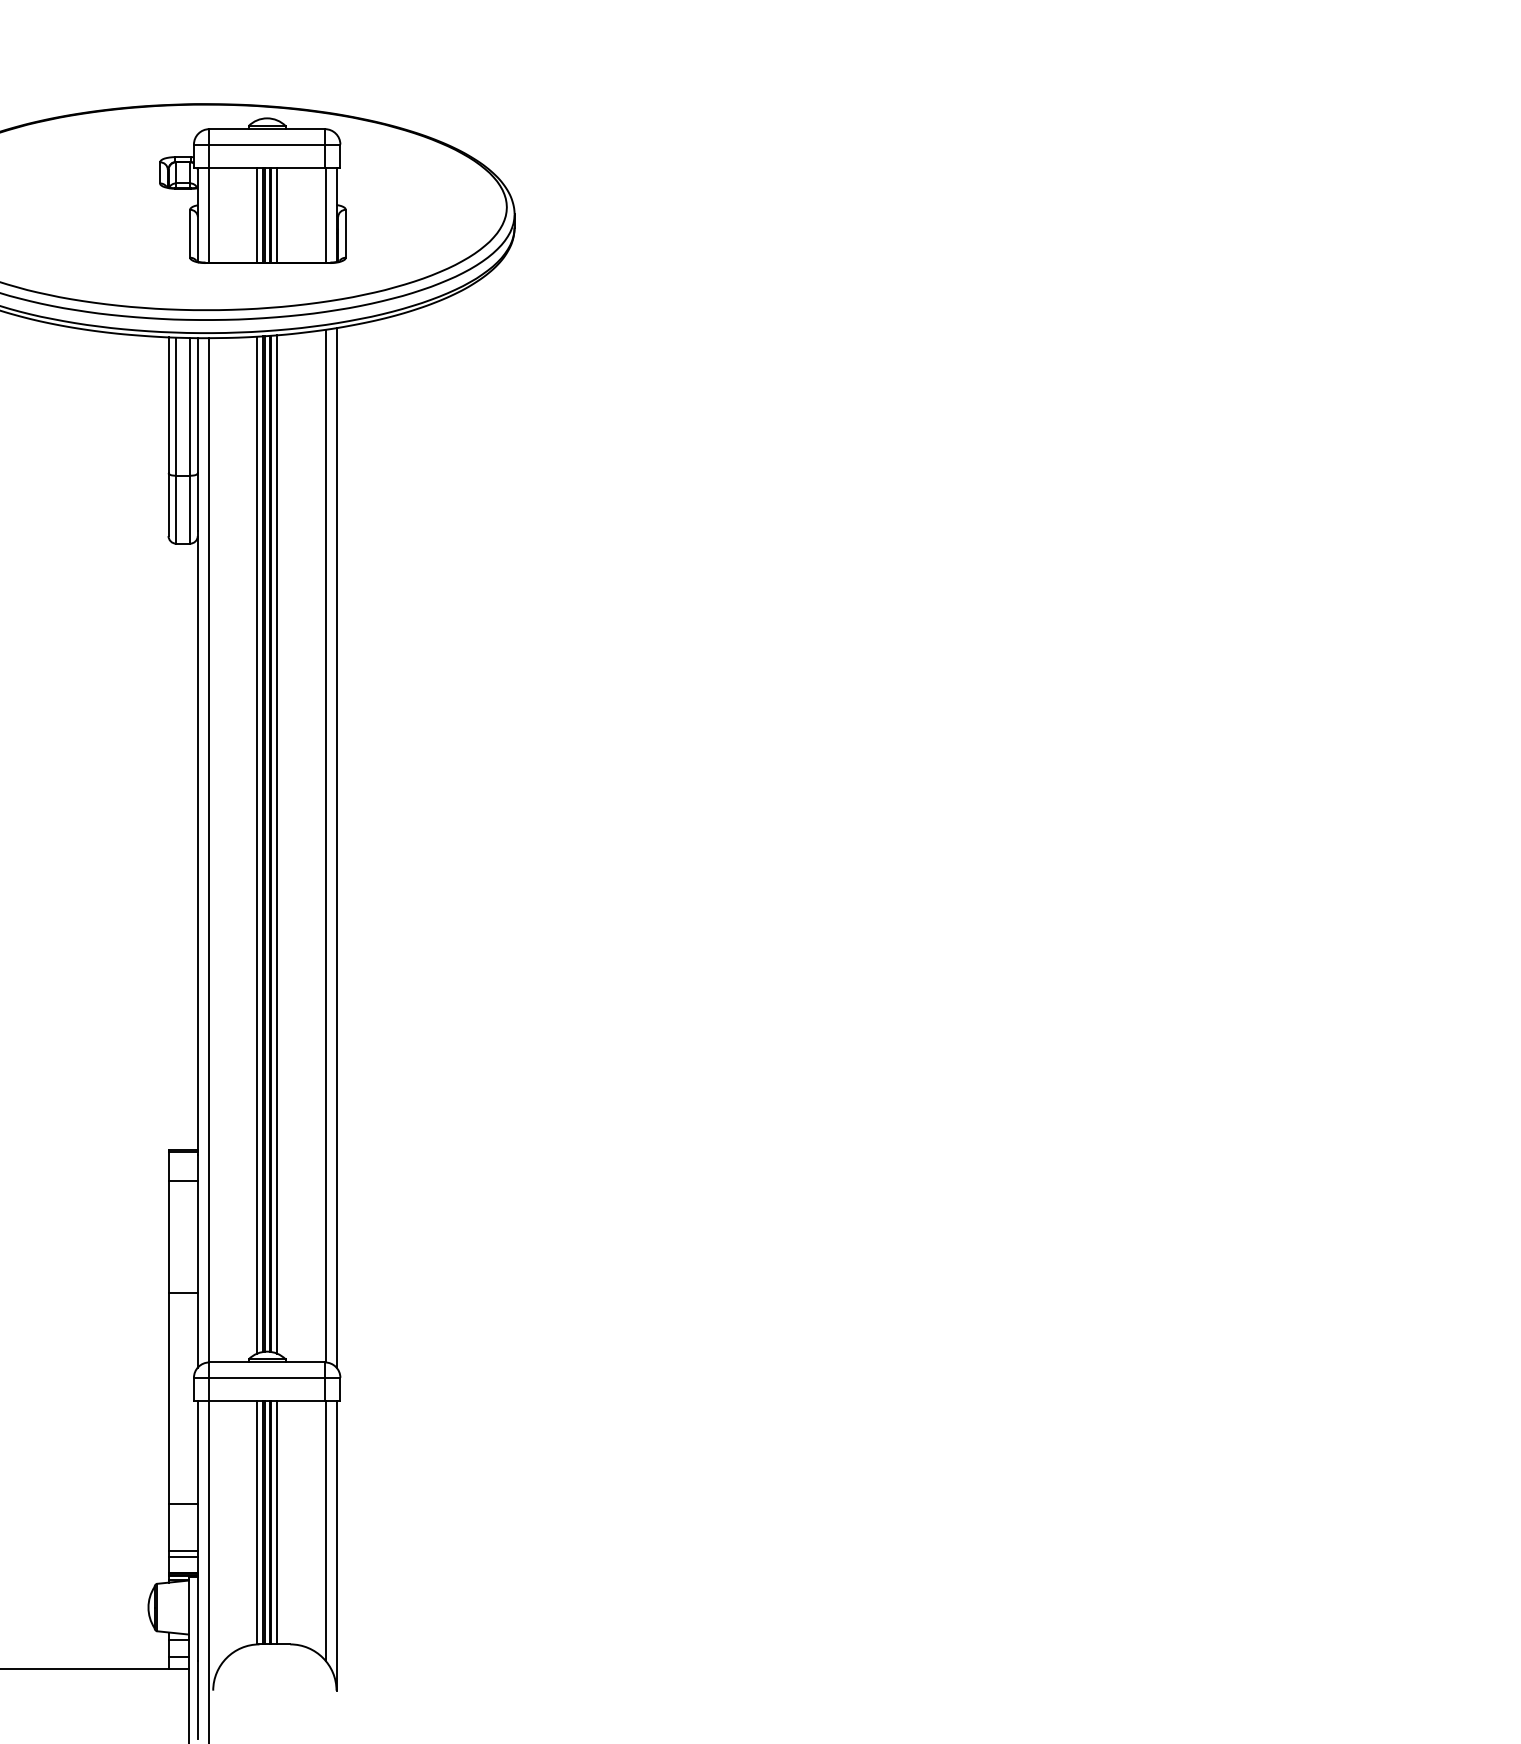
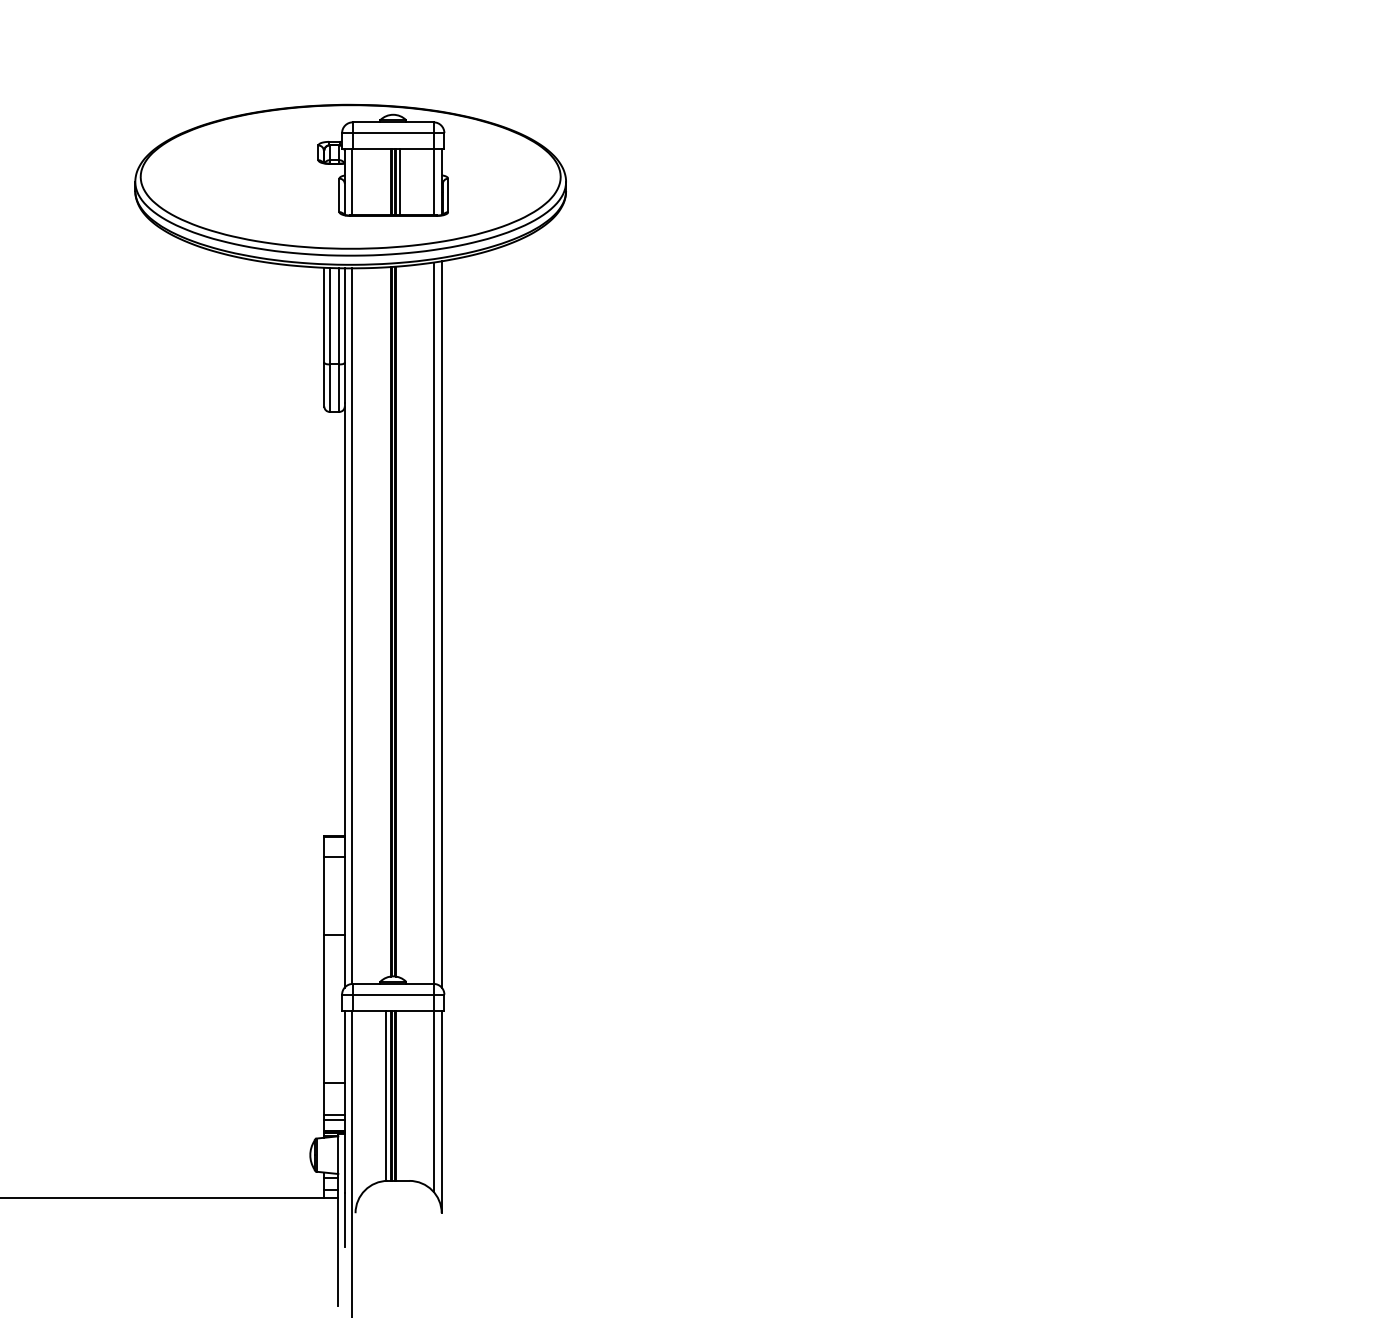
line: (257, 215) -> (386, 182), removed
line: (277, 843) -> (400, 621), removed
line: (257, 845) -> (386, 622), removed
line: (277, 1522) -> (400, 1095), removed

